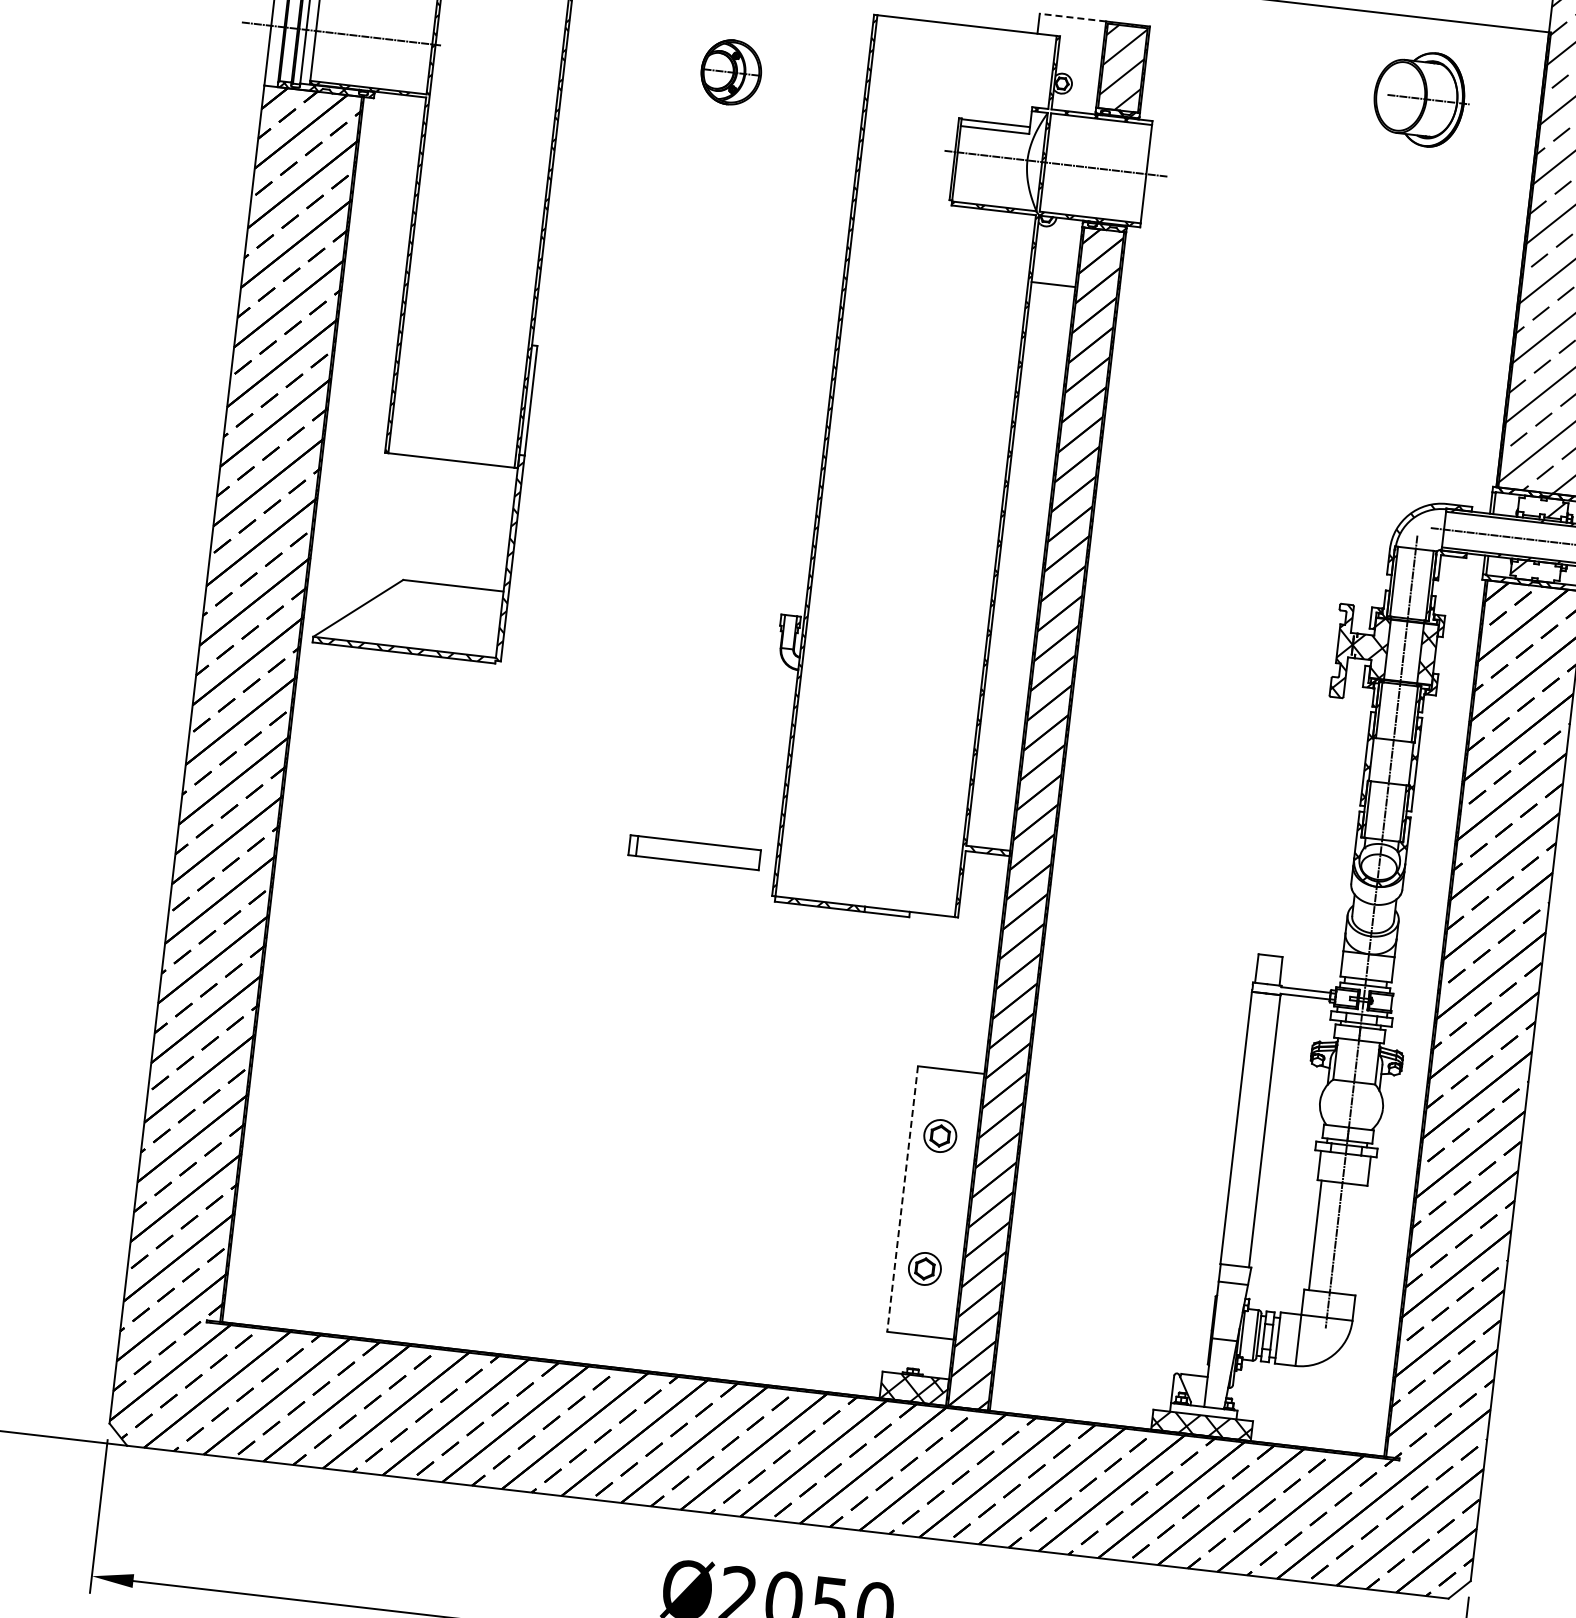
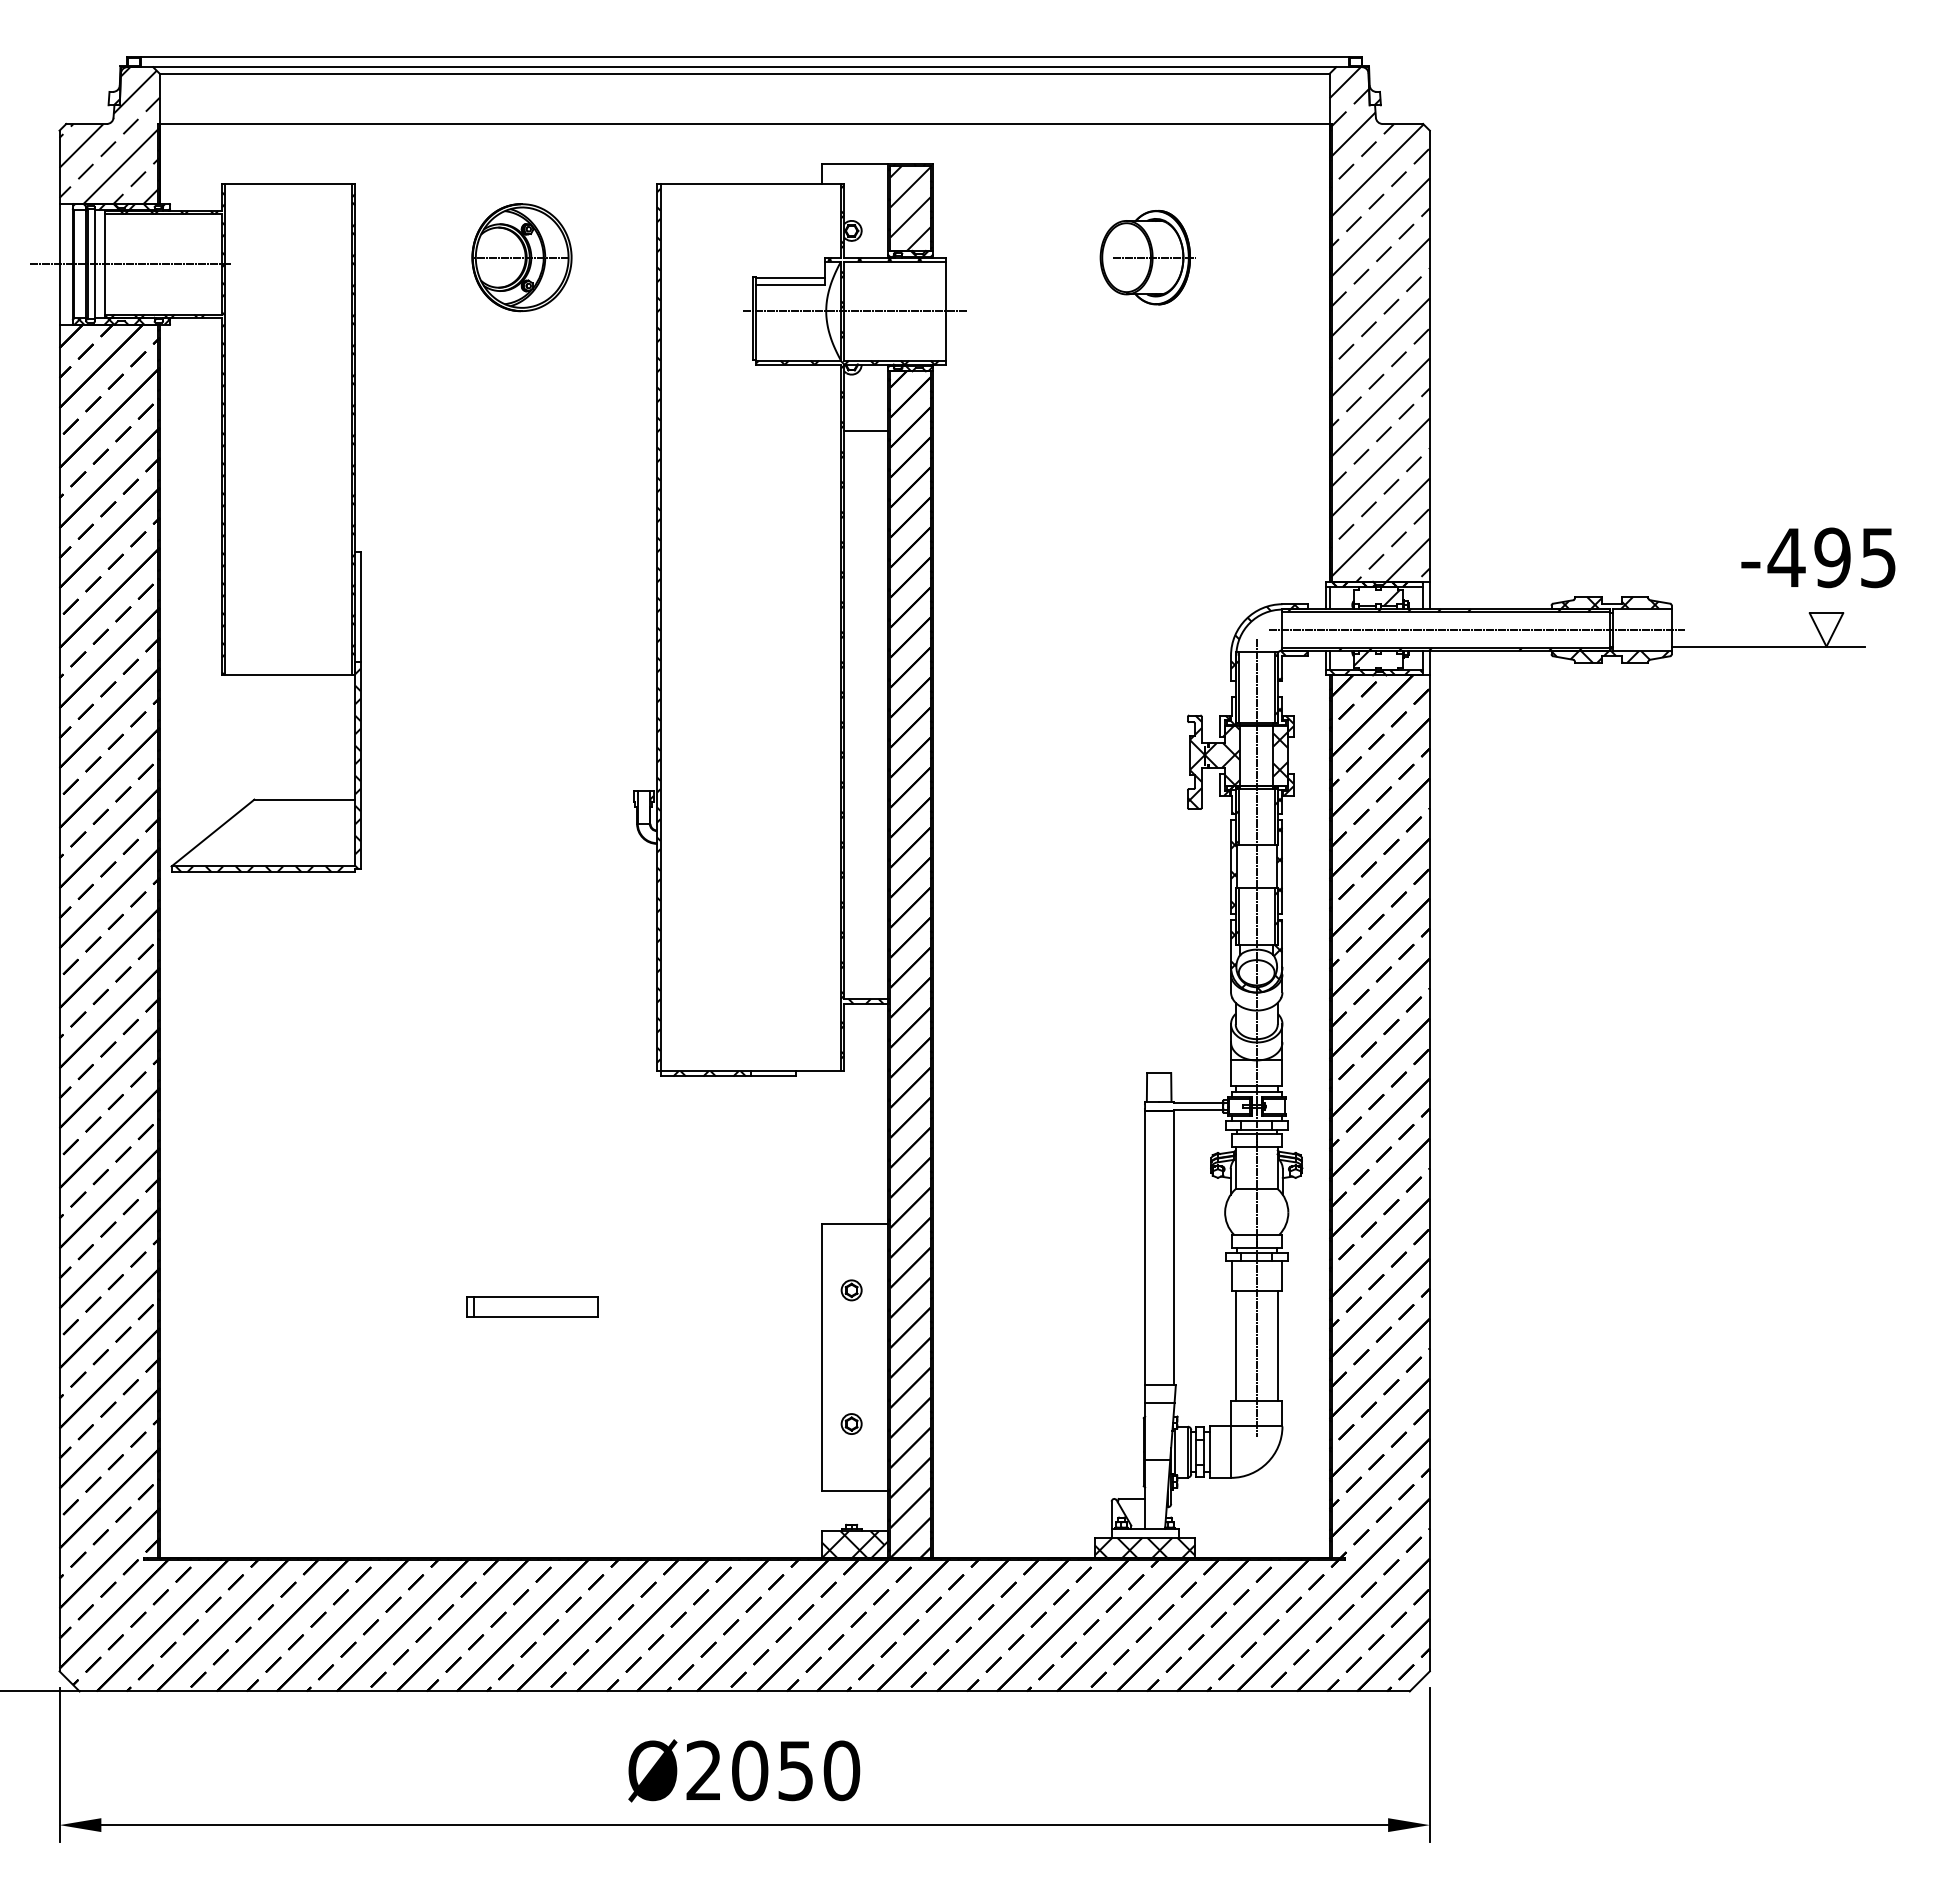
line: (1072, 18) -> (854, 164), dashed -> solid
part: (730, 72) -> (521, 257), size x1.67
part: (1421, 98) -> (1147, 257), moved
part: (695, 852) -> (532, 1306), moved
part: (940, 1136) -> (851, 1290), size x0.62
line: (902, 1199) -> (821, 1357), dashed -> solid
line: (1356, 1239) -> (1277, 1345), added
part: (924, 1268) -> (851, 1423), size x0.62

